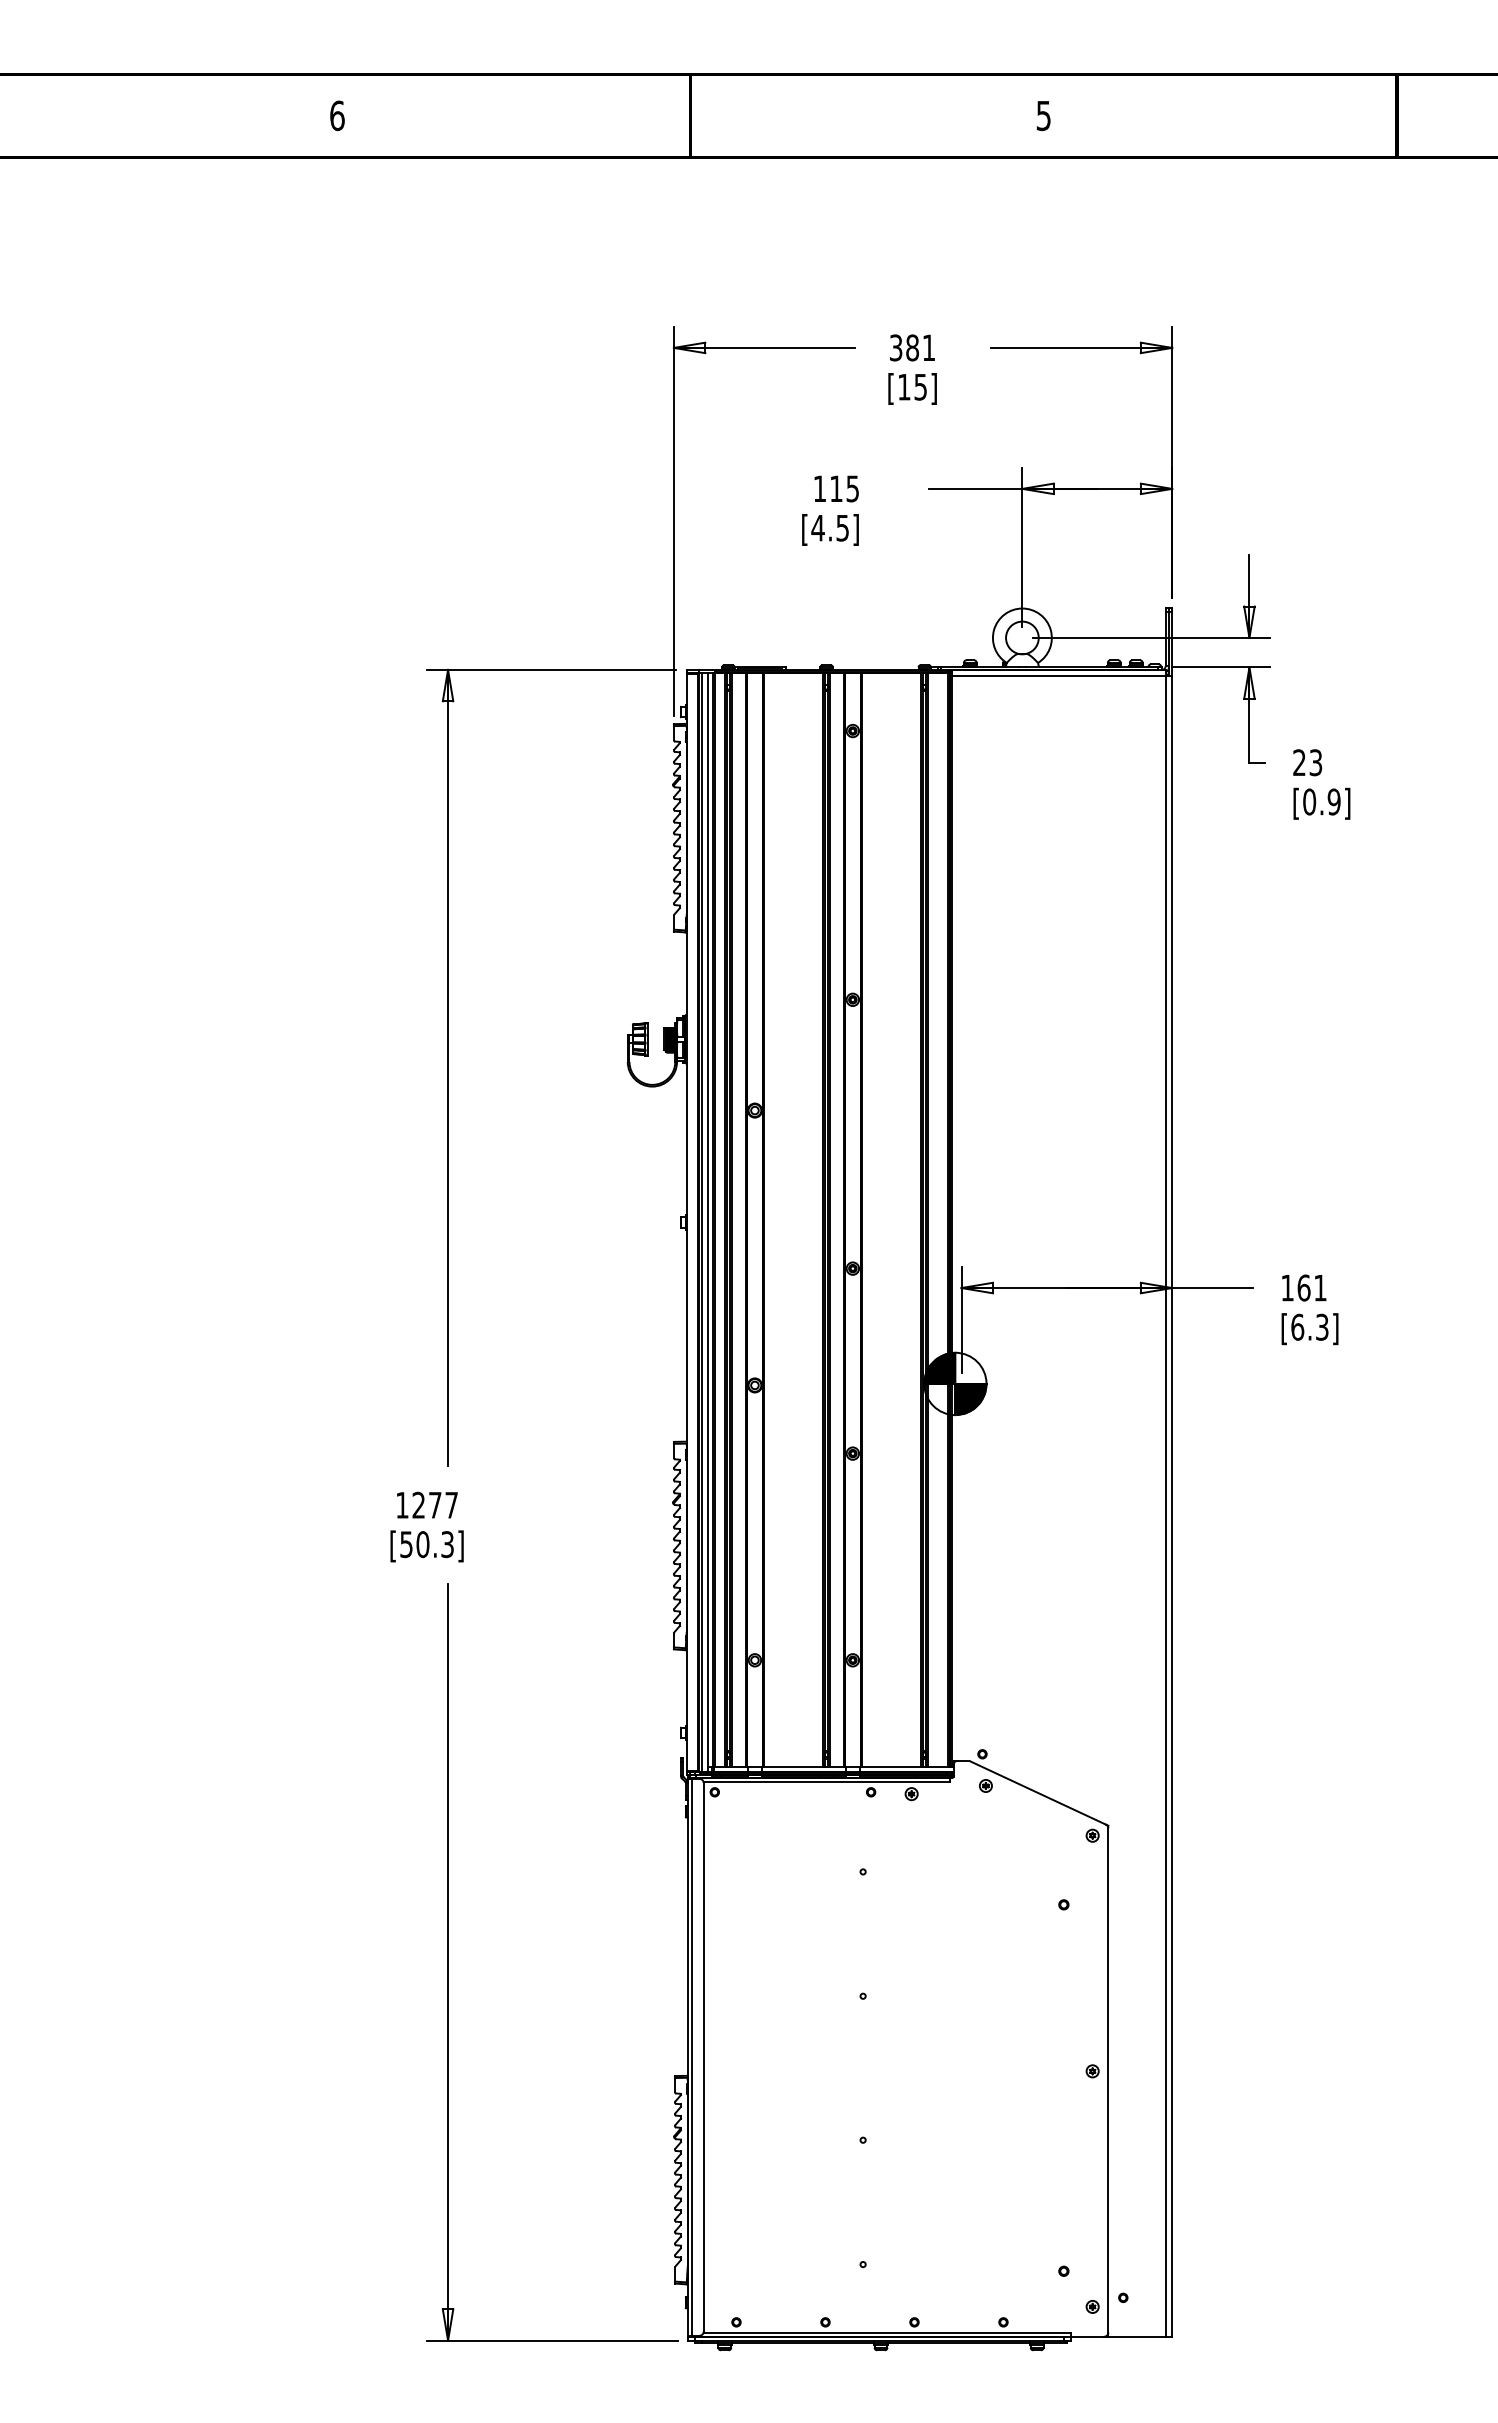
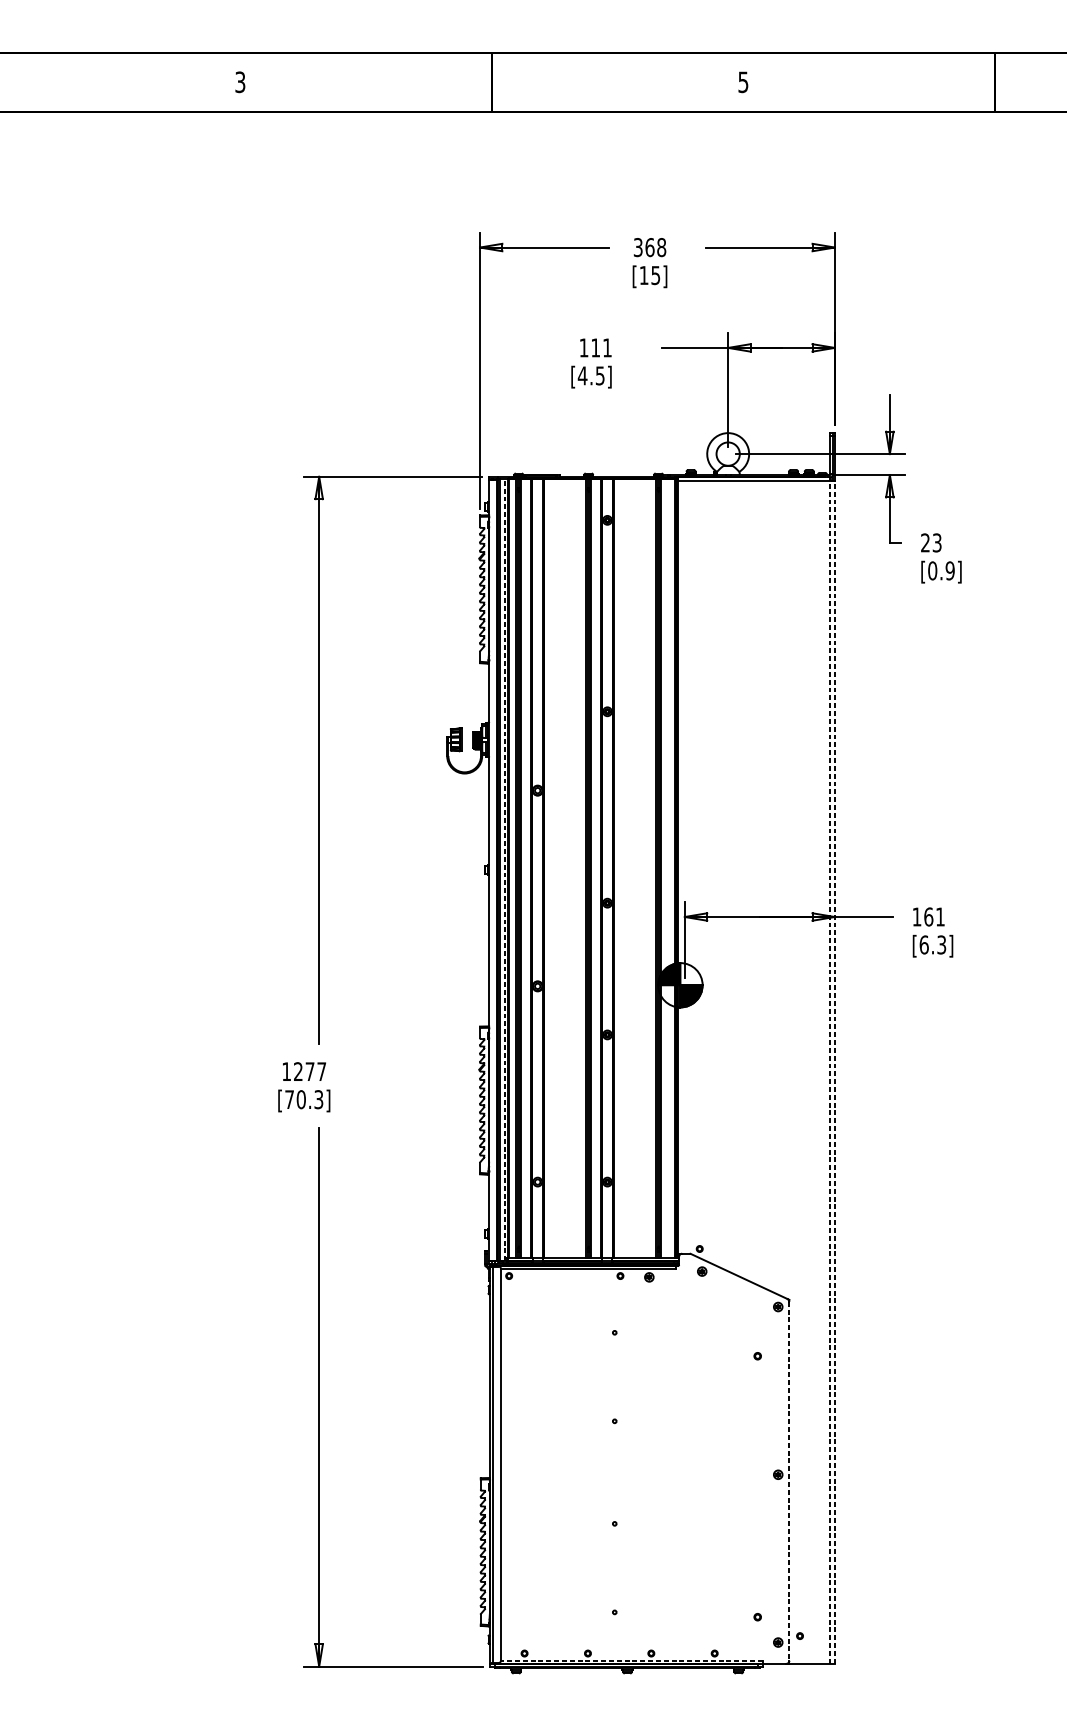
text: (337, 115) -> (240, 82), 6 -> 3
text: (920, 347) -> (655, 247), 381 -> 368
text: (852, 488) -> (607, 347), 115 -> 111
line: (708, 1222) -> (504, 870), solid -> dashed
line: (1165, 1502) -> (830, 1069), solid -> dashed
line: (1172, 1505) -> (835, 1071), solid -> dashed
text: (406, 1544) -> (289, 1099), [50.3] -> [70.3]
line: (1108, 2081) -> (789, 1482), solid -> dashed
line: (887, 2332) -> (632, 1660), solid -> dashed

